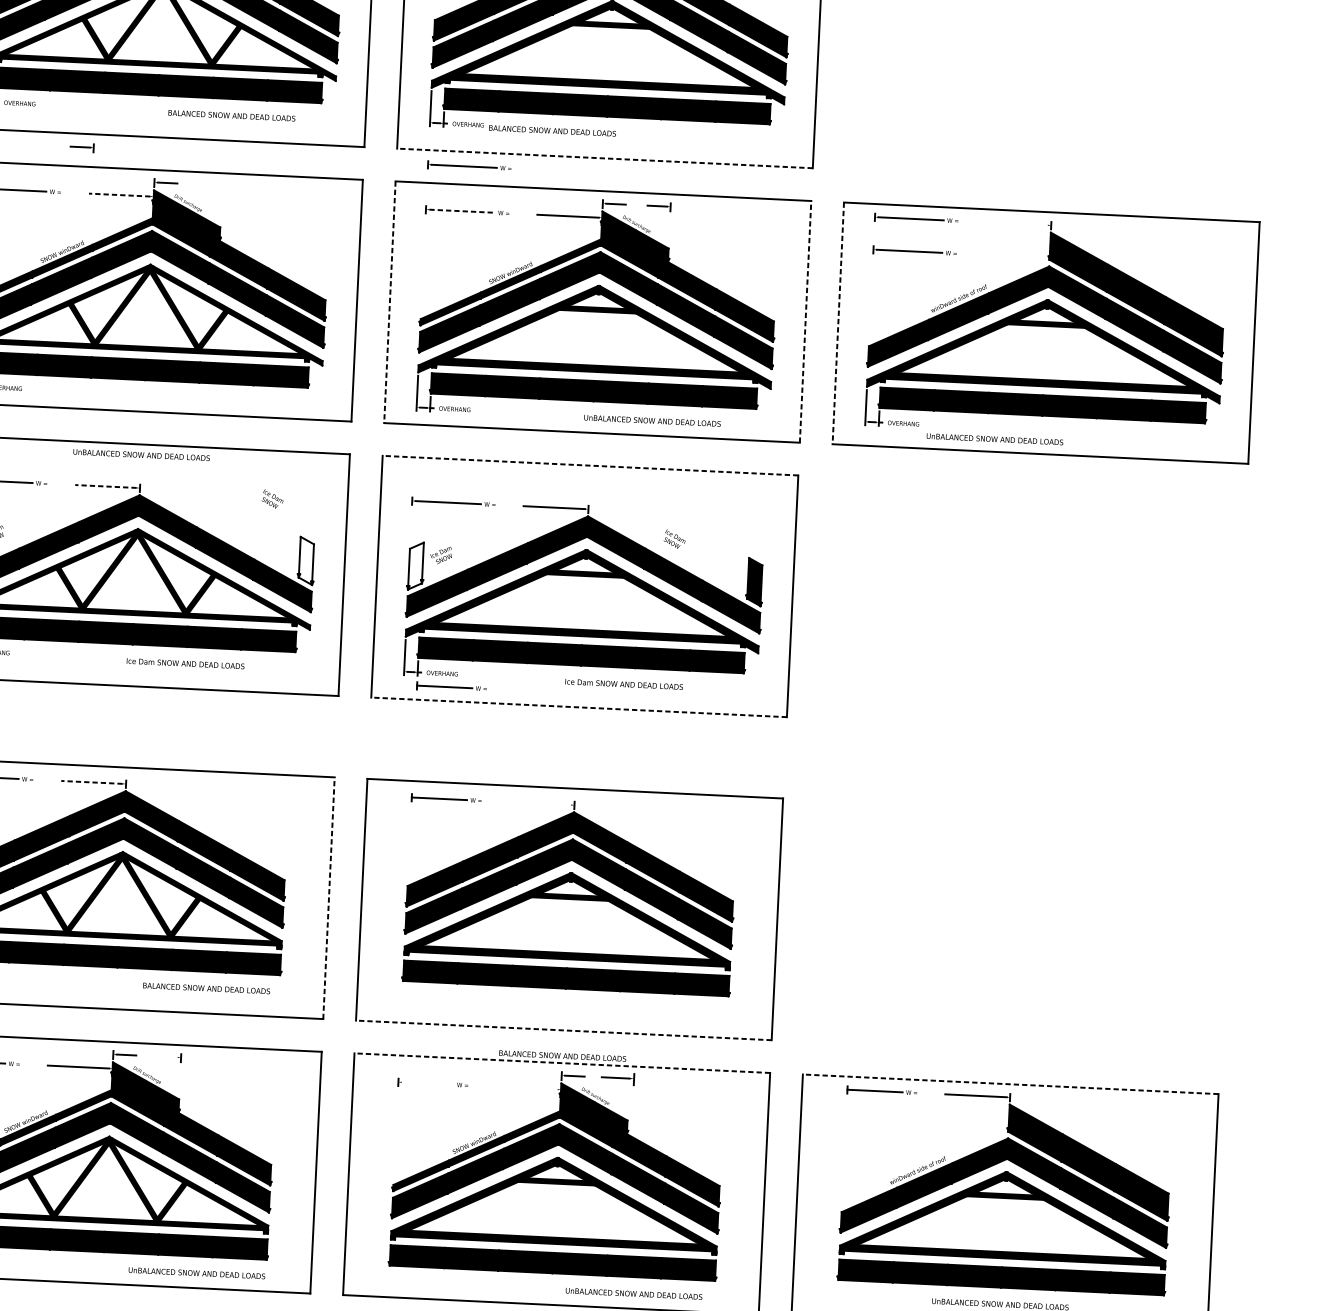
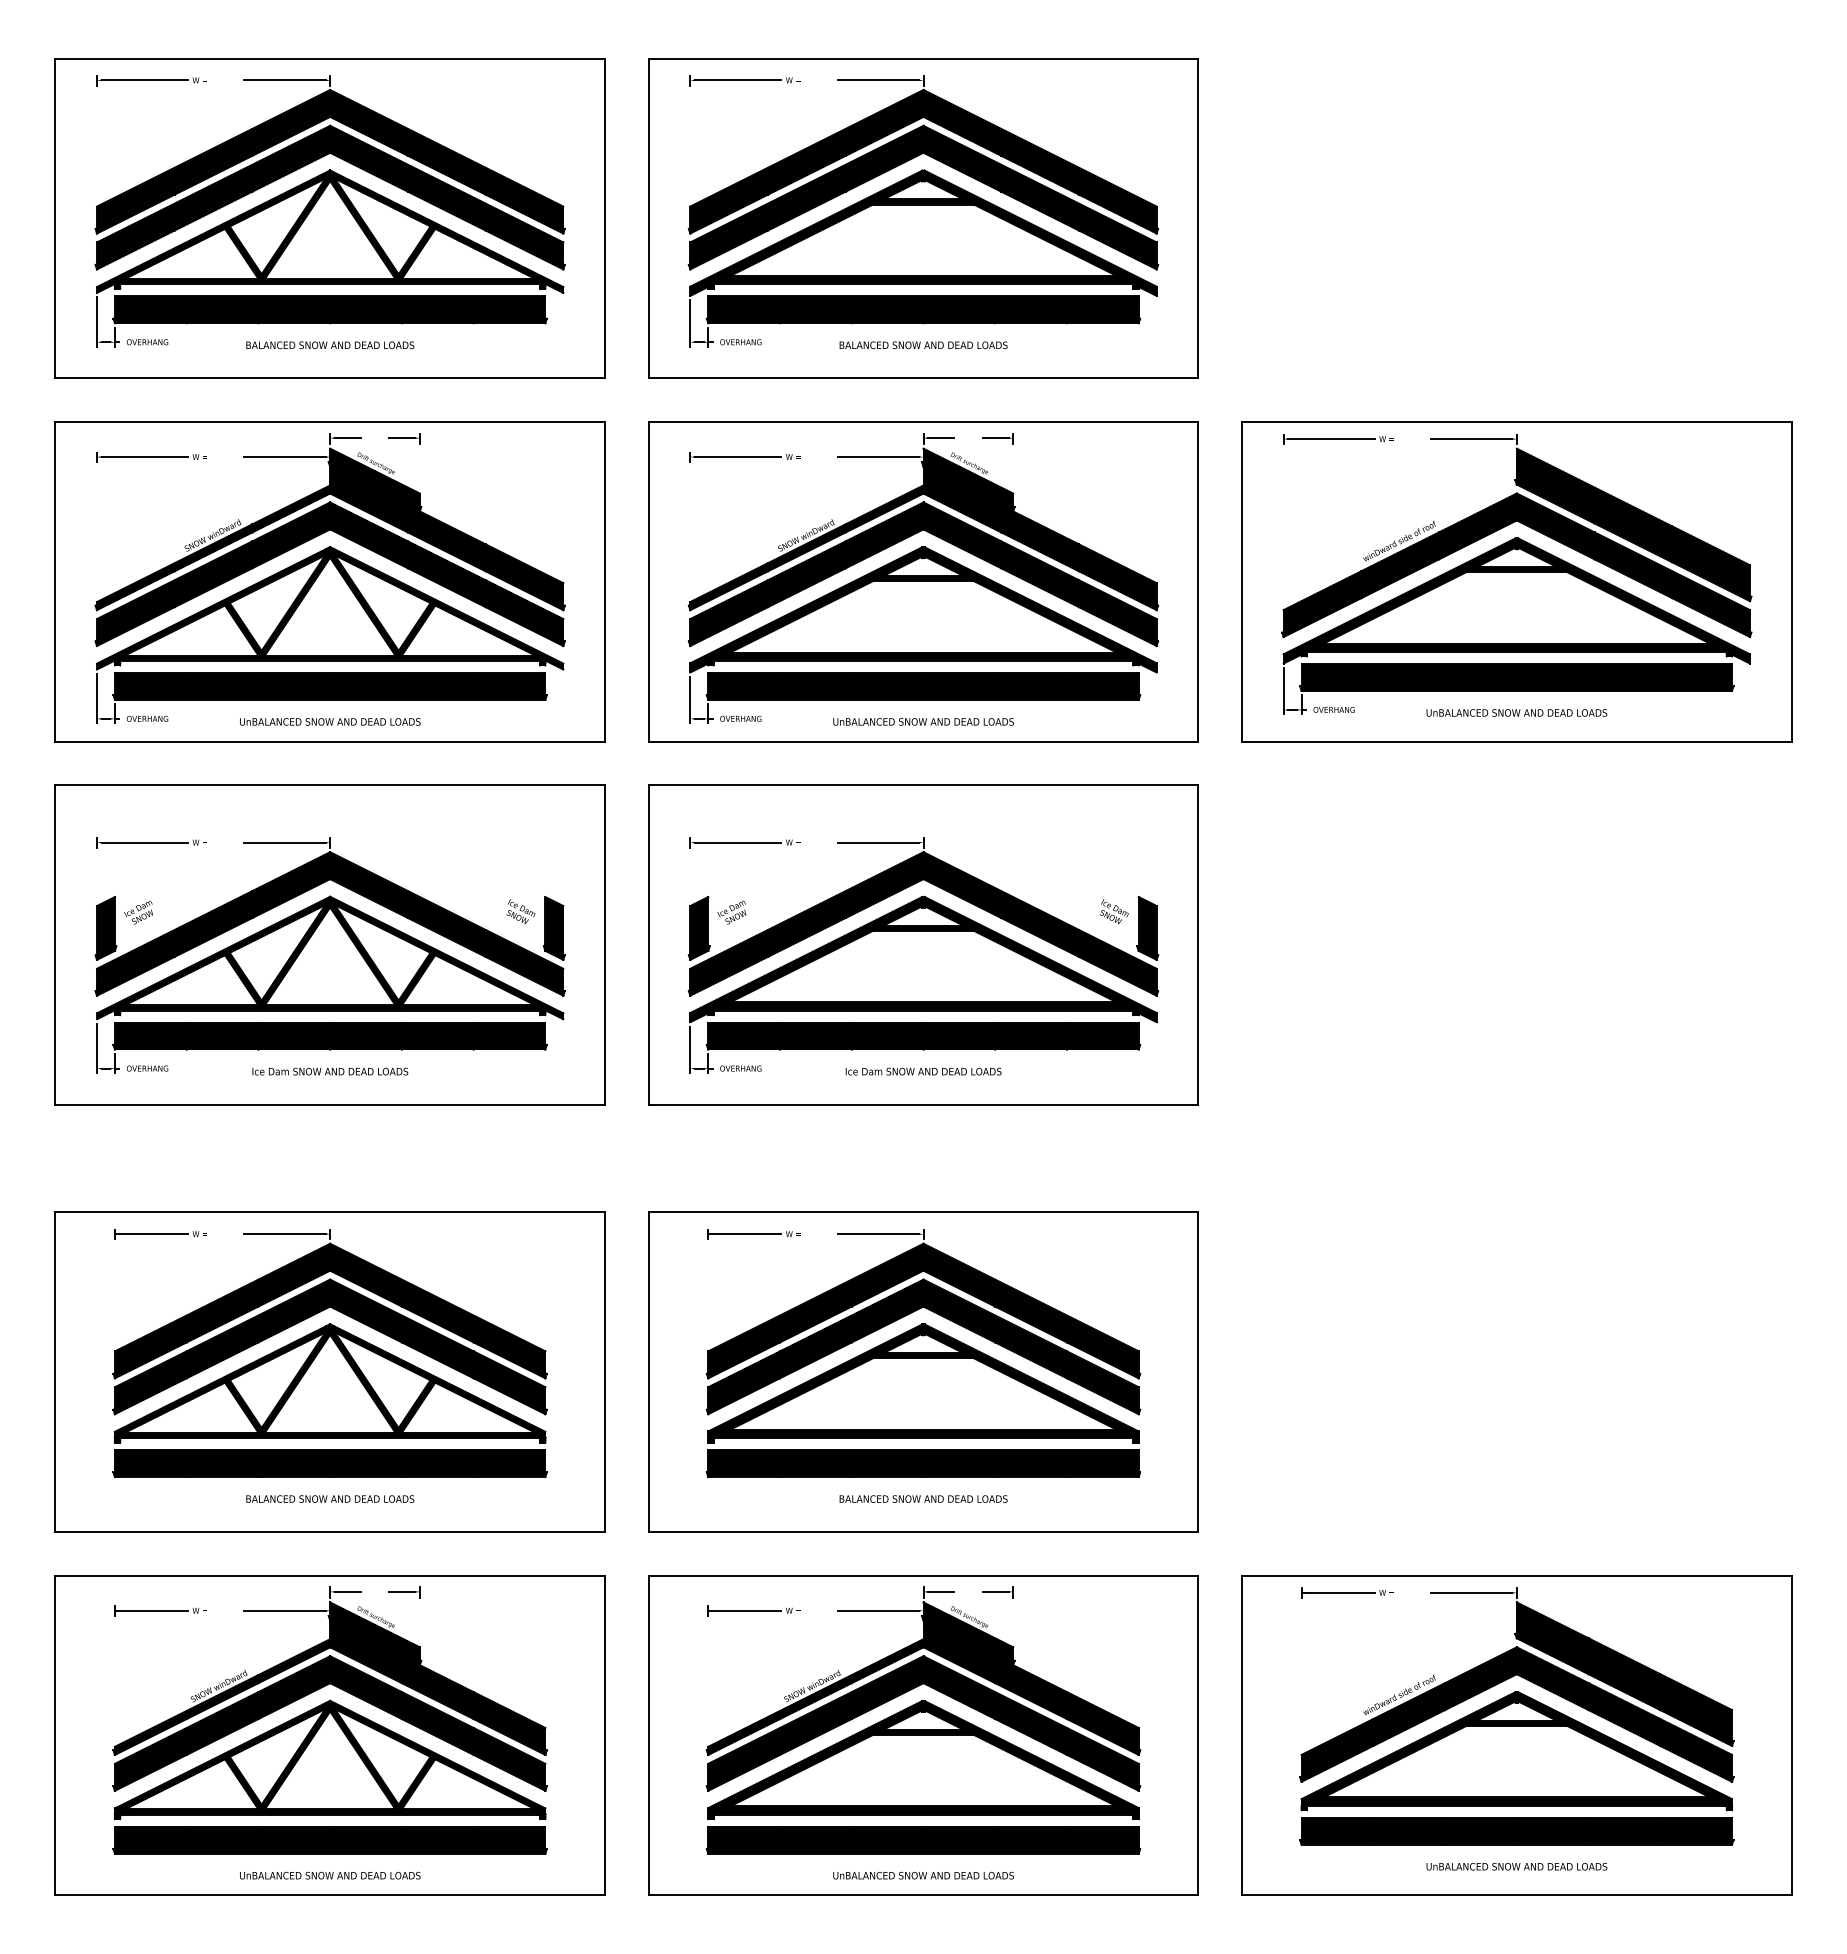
text: (232, 115) -> (330, 345), moved
text: (552, 131) -> (923, 345), moved
part: (82, 147) -> (404, 438), moved
line: (604, 158) -> (923, 378), dashed -> solid
part: (469, 166) -> (744, 397), removed
line: (120, 195) -> (285, 457), dashed -> solid
line: (462, 211) -> (738, 457), dashed -> solid
line: (1016, 224) -> (1471, 439), added
part: (914, 251) -> (1338, 482), removed
line: (389, 302) -> (648, 581), dashed -> solid
line: (805, 321) -> (1198, 581), dashed -> solid
line: (838, 323) -> (1241, 581), dashed -> solid
text: (652, 420) -> (923, 721), moved
text: (994, 438) -> (1516, 712), moved
text: (141, 454) -> (330, 721), moved
line: (590, 465) -> (923, 784), dashed -> solid
line: (106, 486) -> (285, 842), dashed -> solid
text: (272, 498) -> (520, 911), moved
text: (674, 538) -> (1114, 911), moved
fill: (306, 561) -> (554, 928), added
fill: (416, 566) -> (699, 928), added
text: (185, 663) -> (330, 1071), moved
text: (624, 684) -> (923, 1071), moved
part: (451, 687) -> (753, 1086), removed
line: (579, 707) -> (923, 1104), dashed -> solid
line: (92, 782) -> (285, 1234), dashed -> solid
line: (540, 803) -> (878, 1234), added
line: (329, 898) -> (605, 1372), dashed -> solid
text: (206, 988) -> (330, 1498), moved
line: (563, 1030) -> (923, 1532), dashed -> solid
text: (562, 1055) -> (923, 1498), moved
line: (168, 1056) -> (402, 1591), added
line: (562, 1063) -> (923, 1575), dashed -> solid
part: (617, 1078) -> (997, 1592), size x0.71
line: (425, 1083) -> (744, 1610), added
line: (1010, 1084) -> (1516, 1575), dashed -> solid
line: (527, 1087) -> (878, 1610), added
text: (197, 1273) -> (330, 1875), moved
text: (634, 1293) -> (923, 1875), moved

